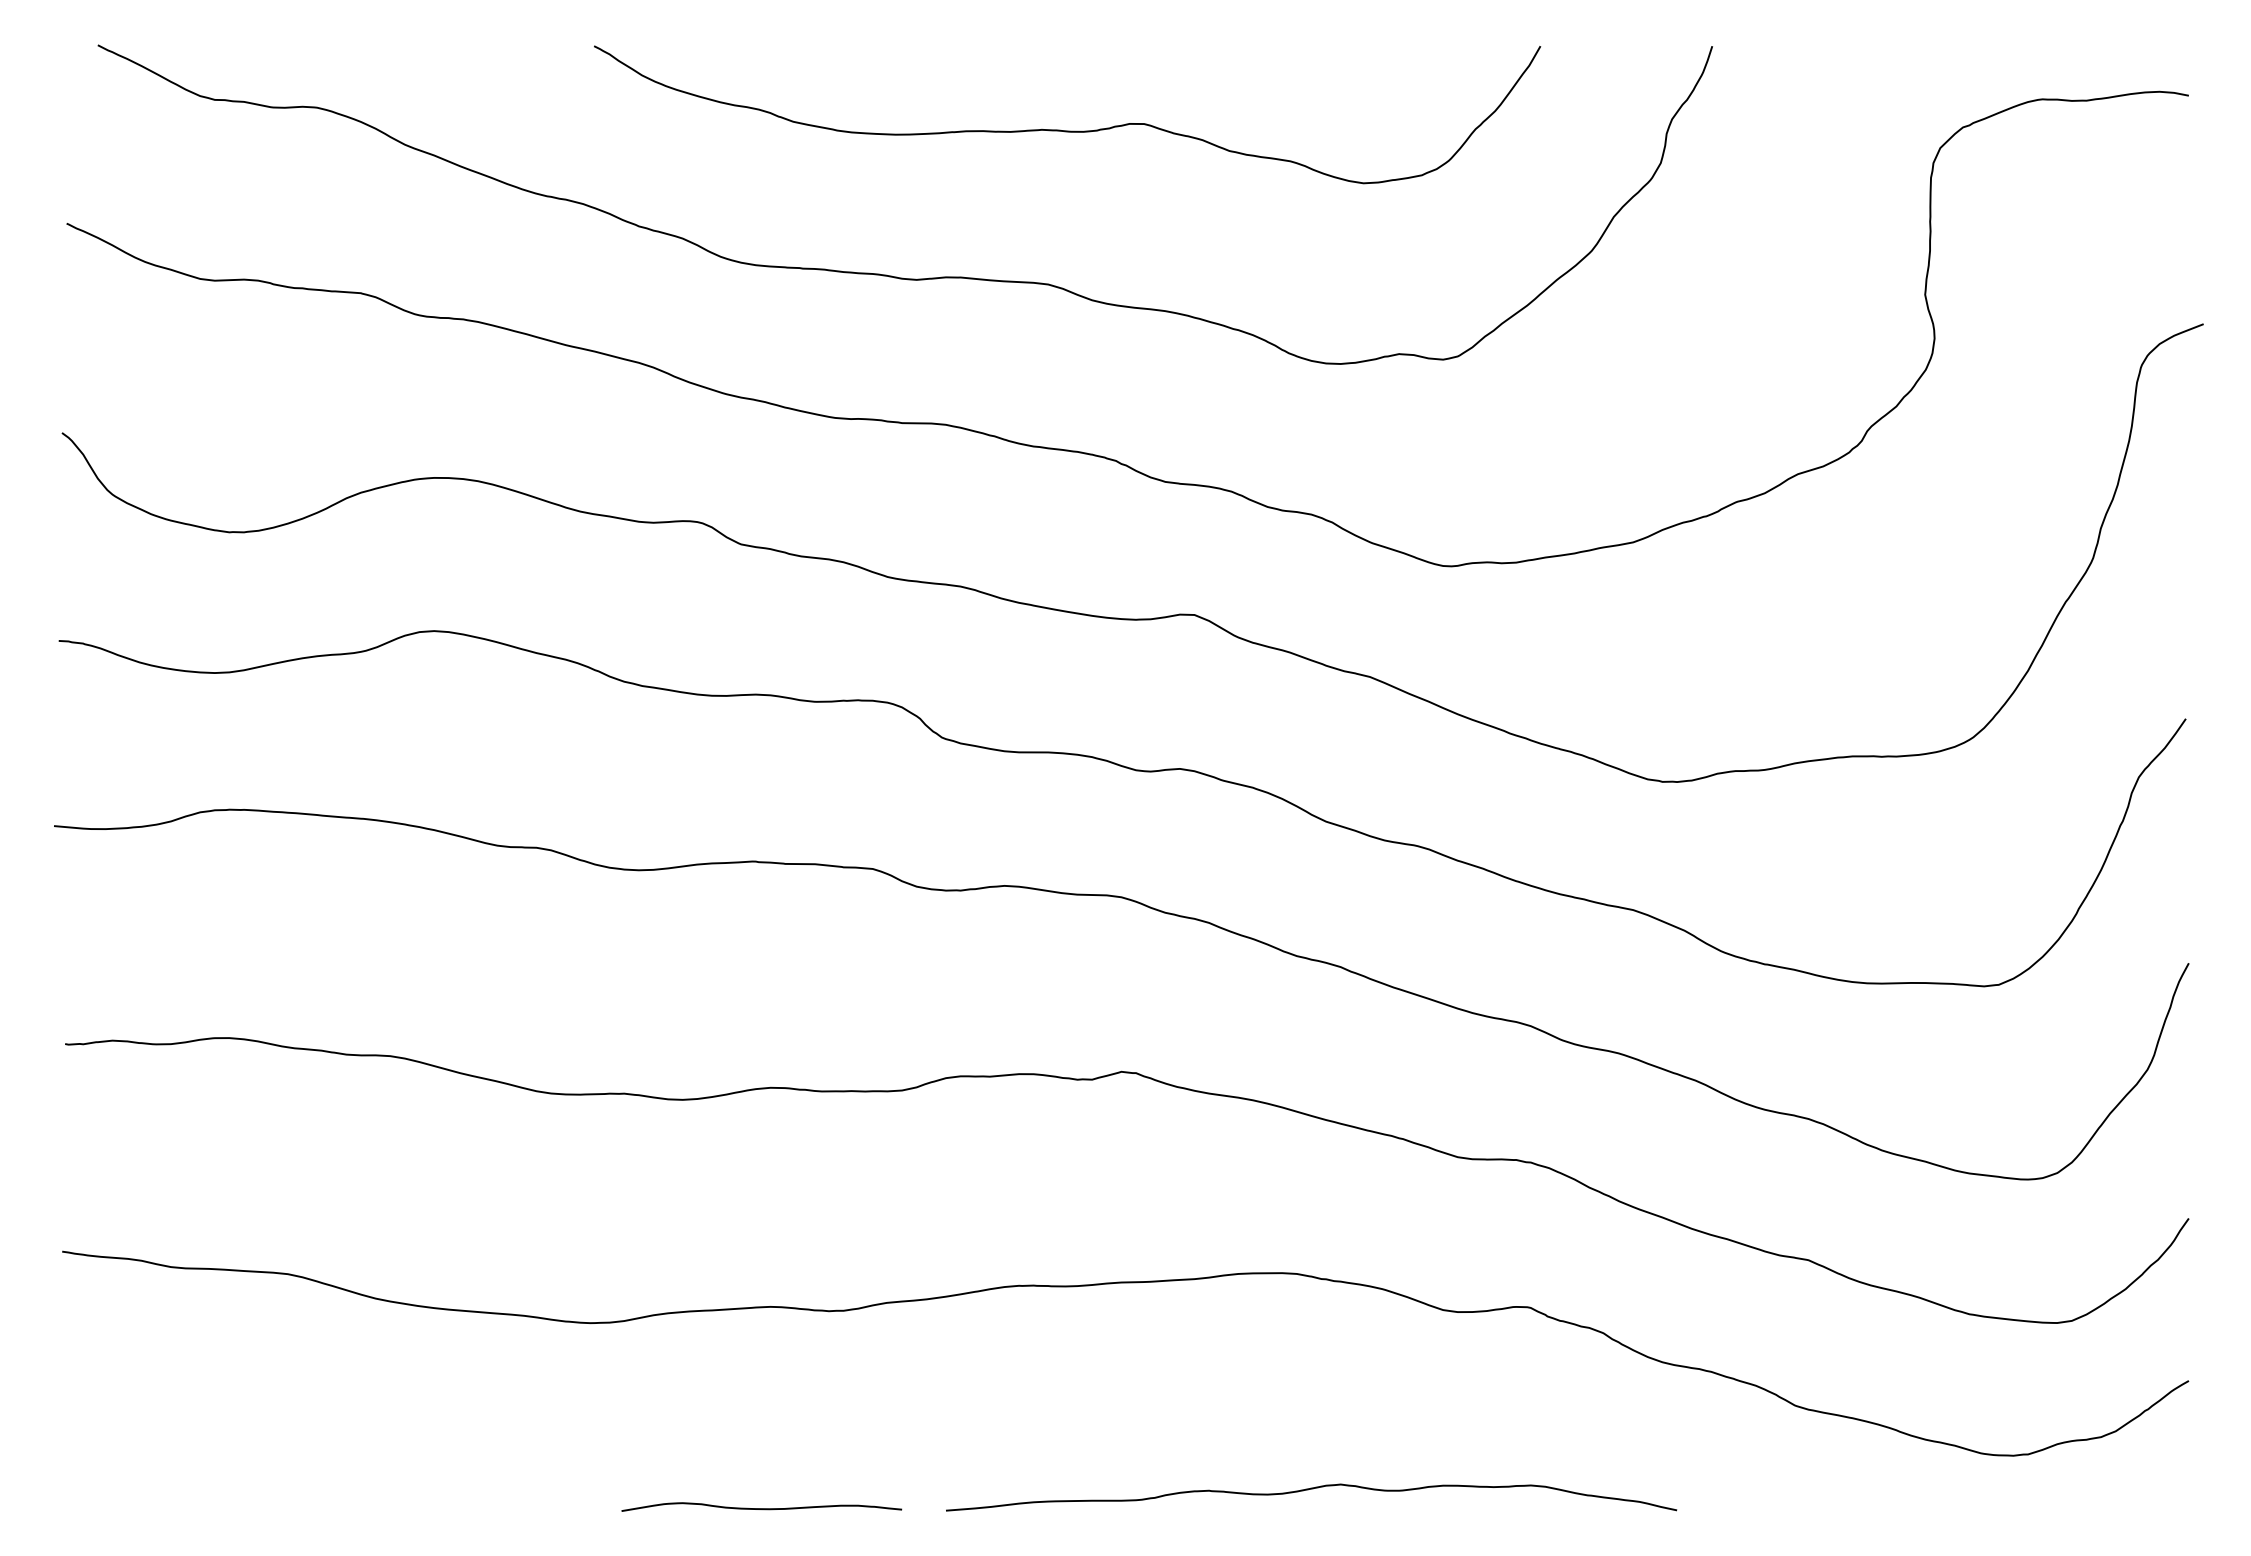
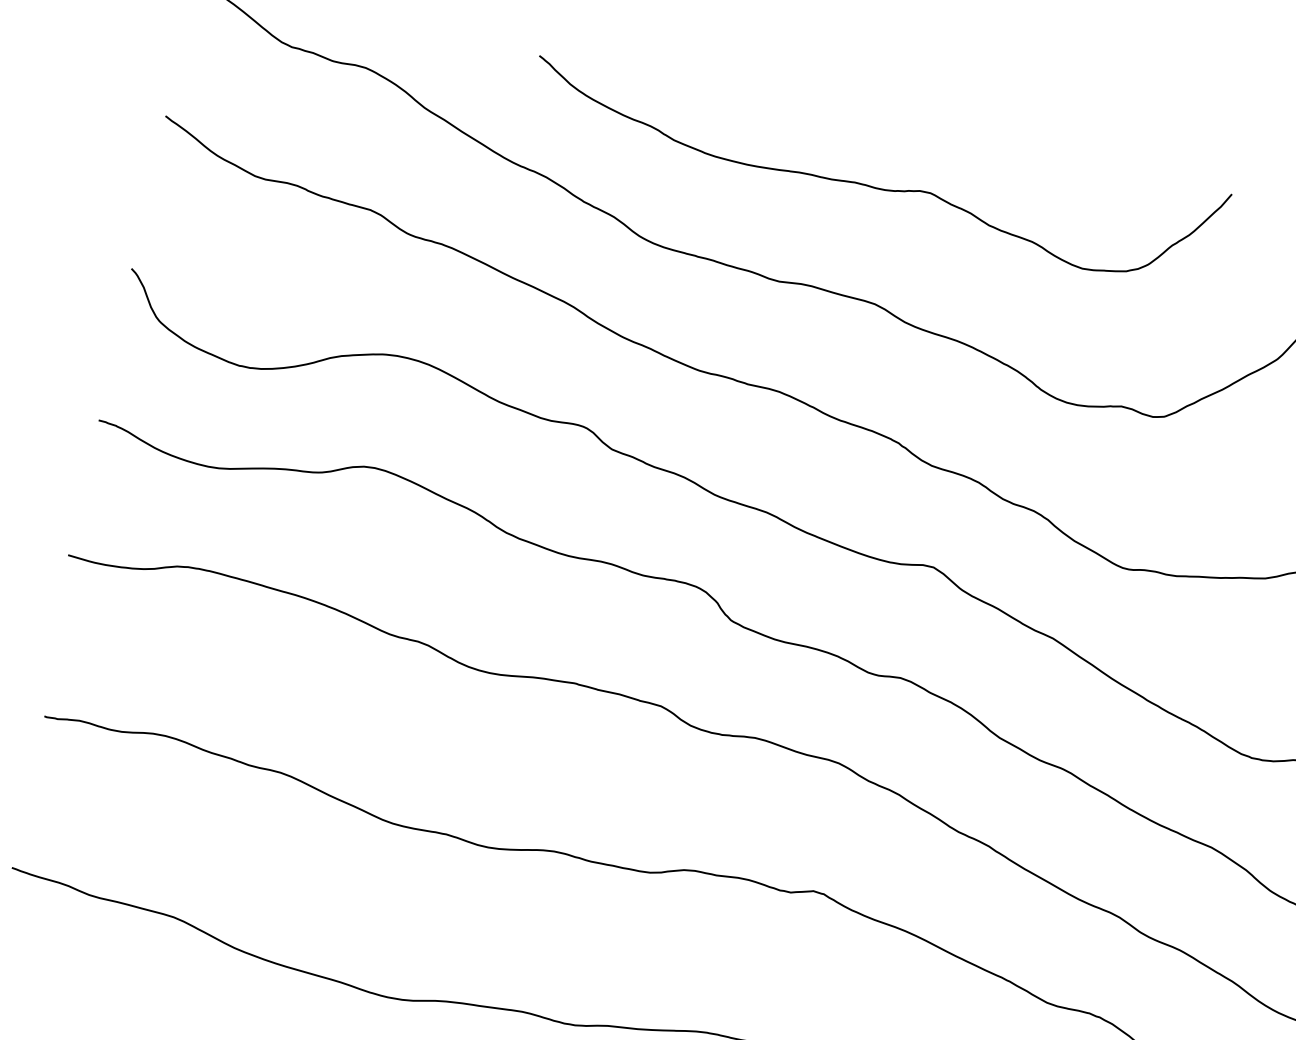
curve: (1067, 130) -> (873, 186), moved

